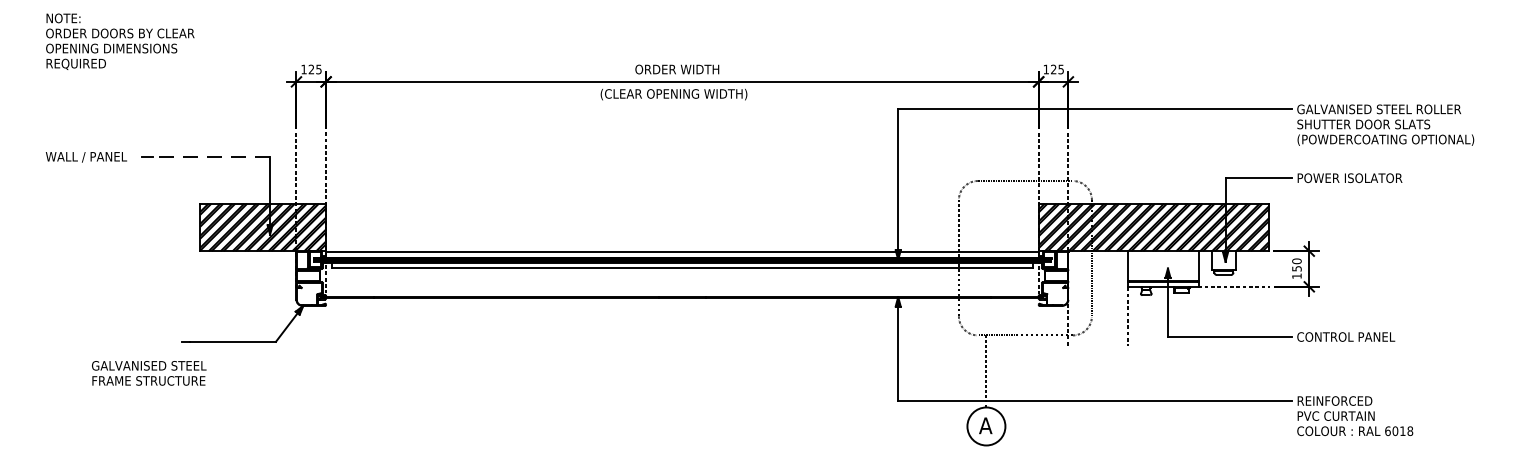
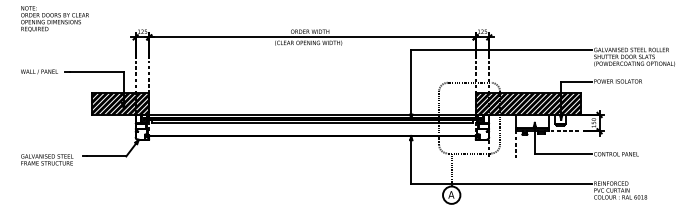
line: (210, 156) -> (96, 71), dashed -> solid
text: (149, 372) -> (47, 159), moved

